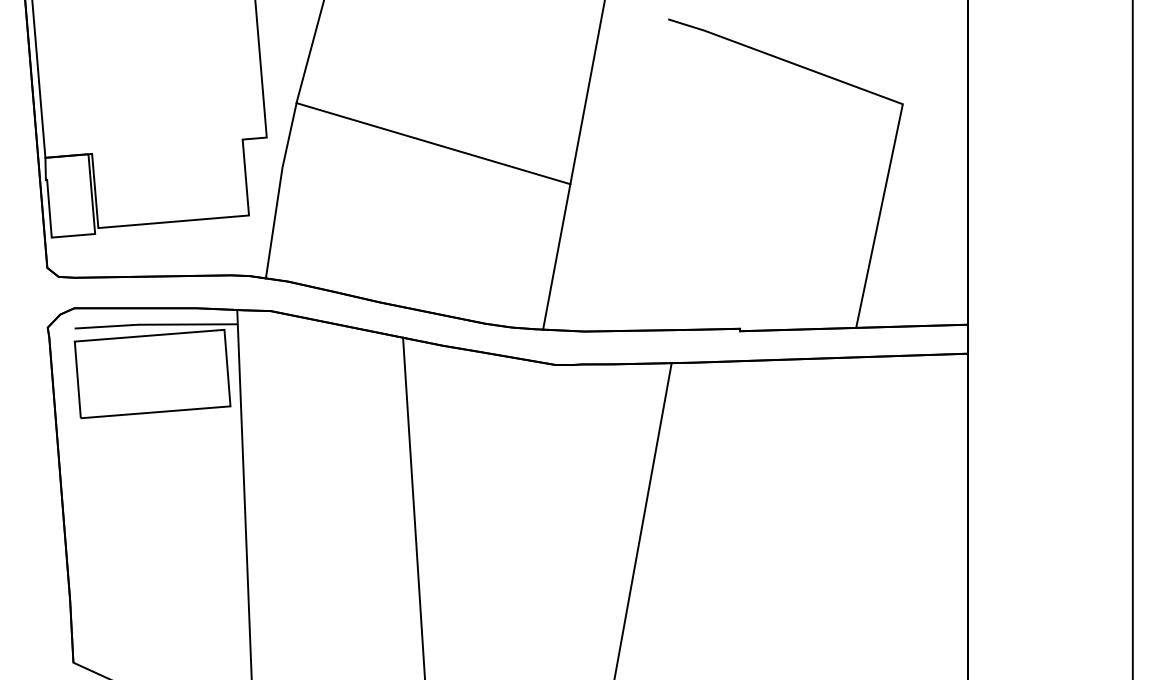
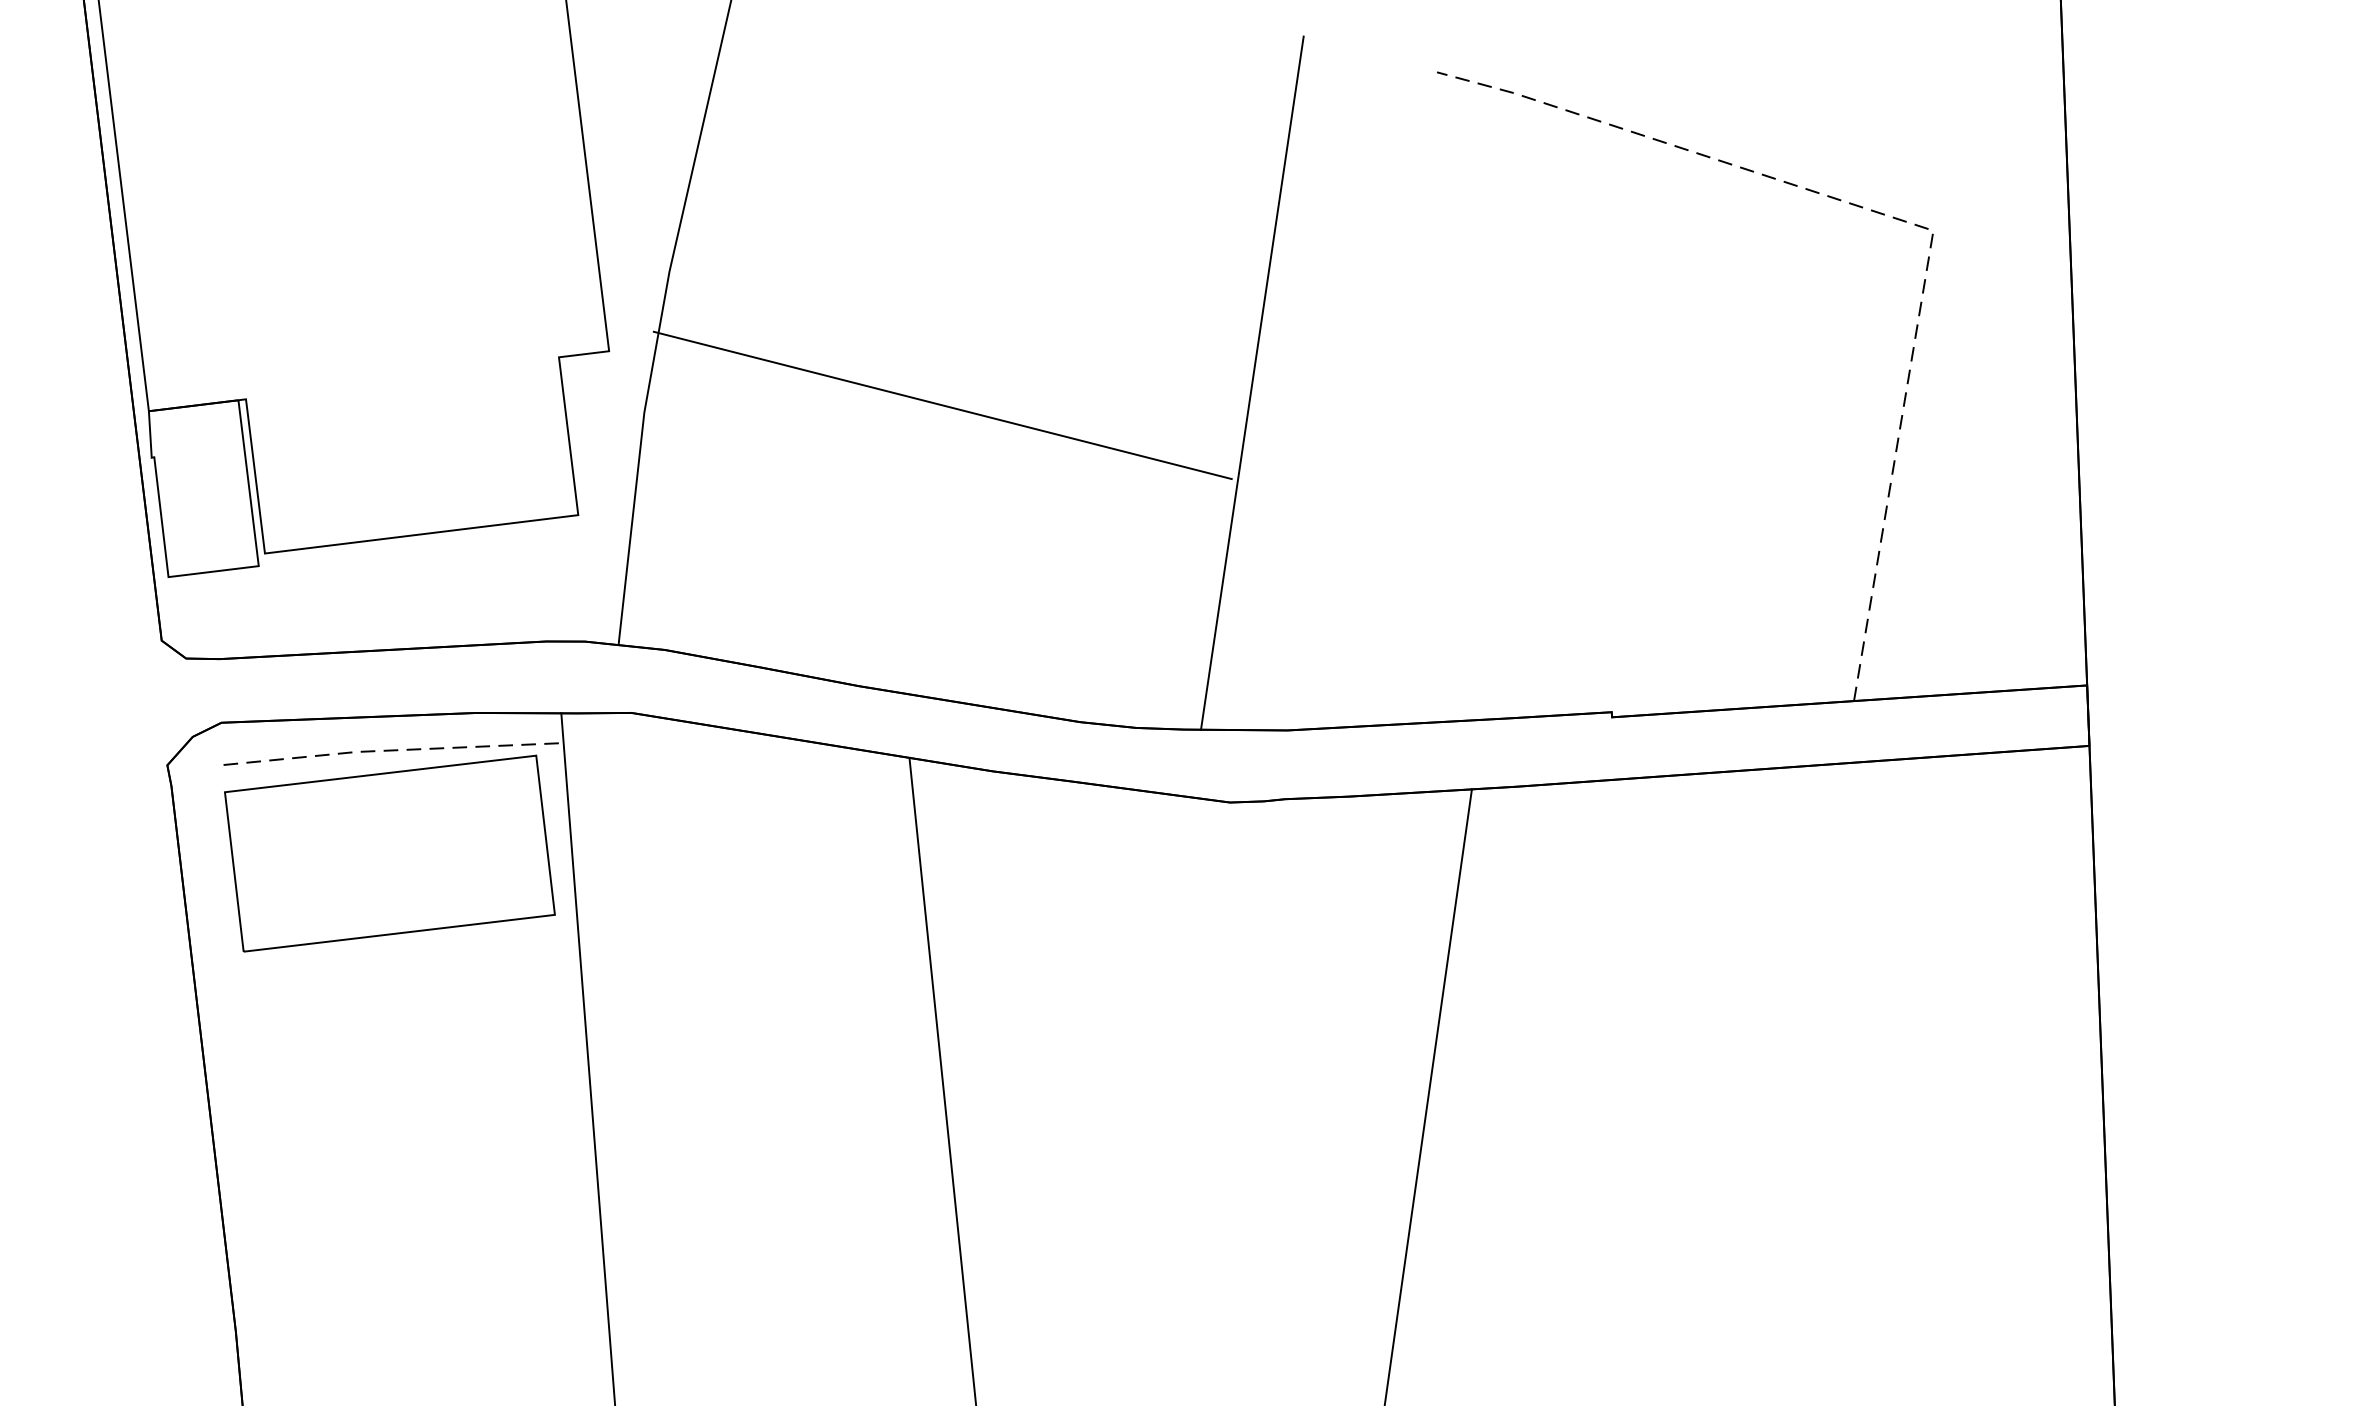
line: (892, 100) -> (1911, 223), solid -> dashed
line: (433, 143) -> (942, 405), moved
line: (156, 324) -> (394, 750), solid -> dashed

